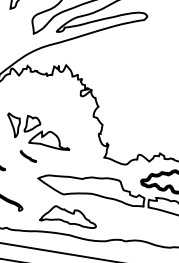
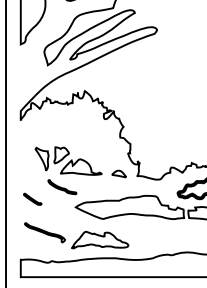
part: (86, 151) -> (118, 173), added
part: (28, 156) -> (62, 187), size x1.67
part: (69, 216) -> (100, 239), moved

